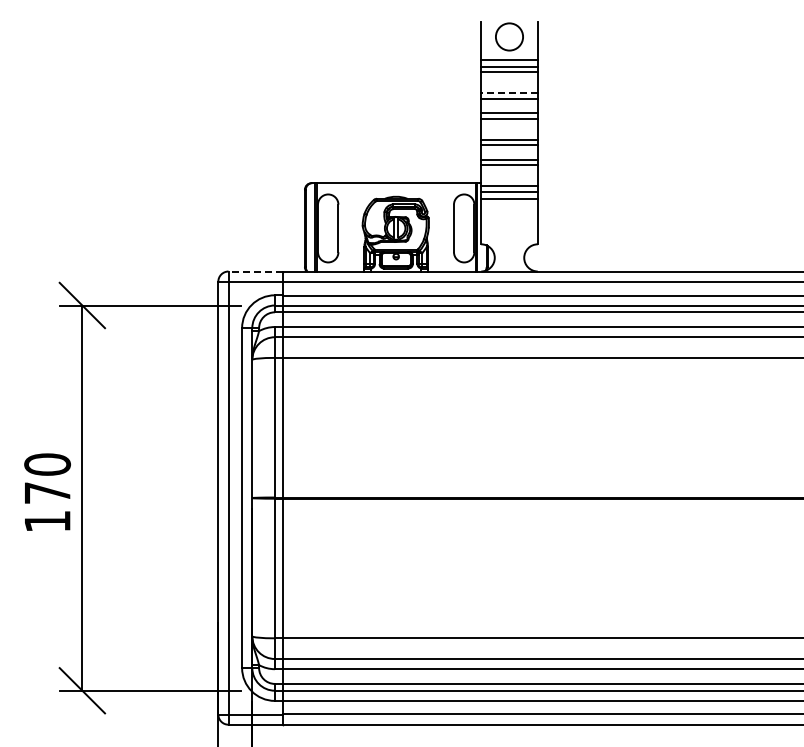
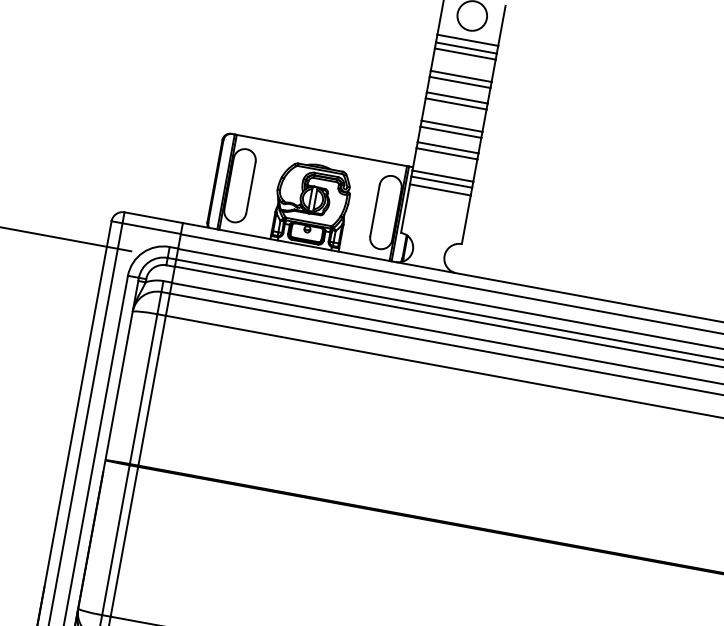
line: (509, 93) -> (461, 76), dashed -> solid
line: (255, 271) -> (153, 217), dashed -> solid

